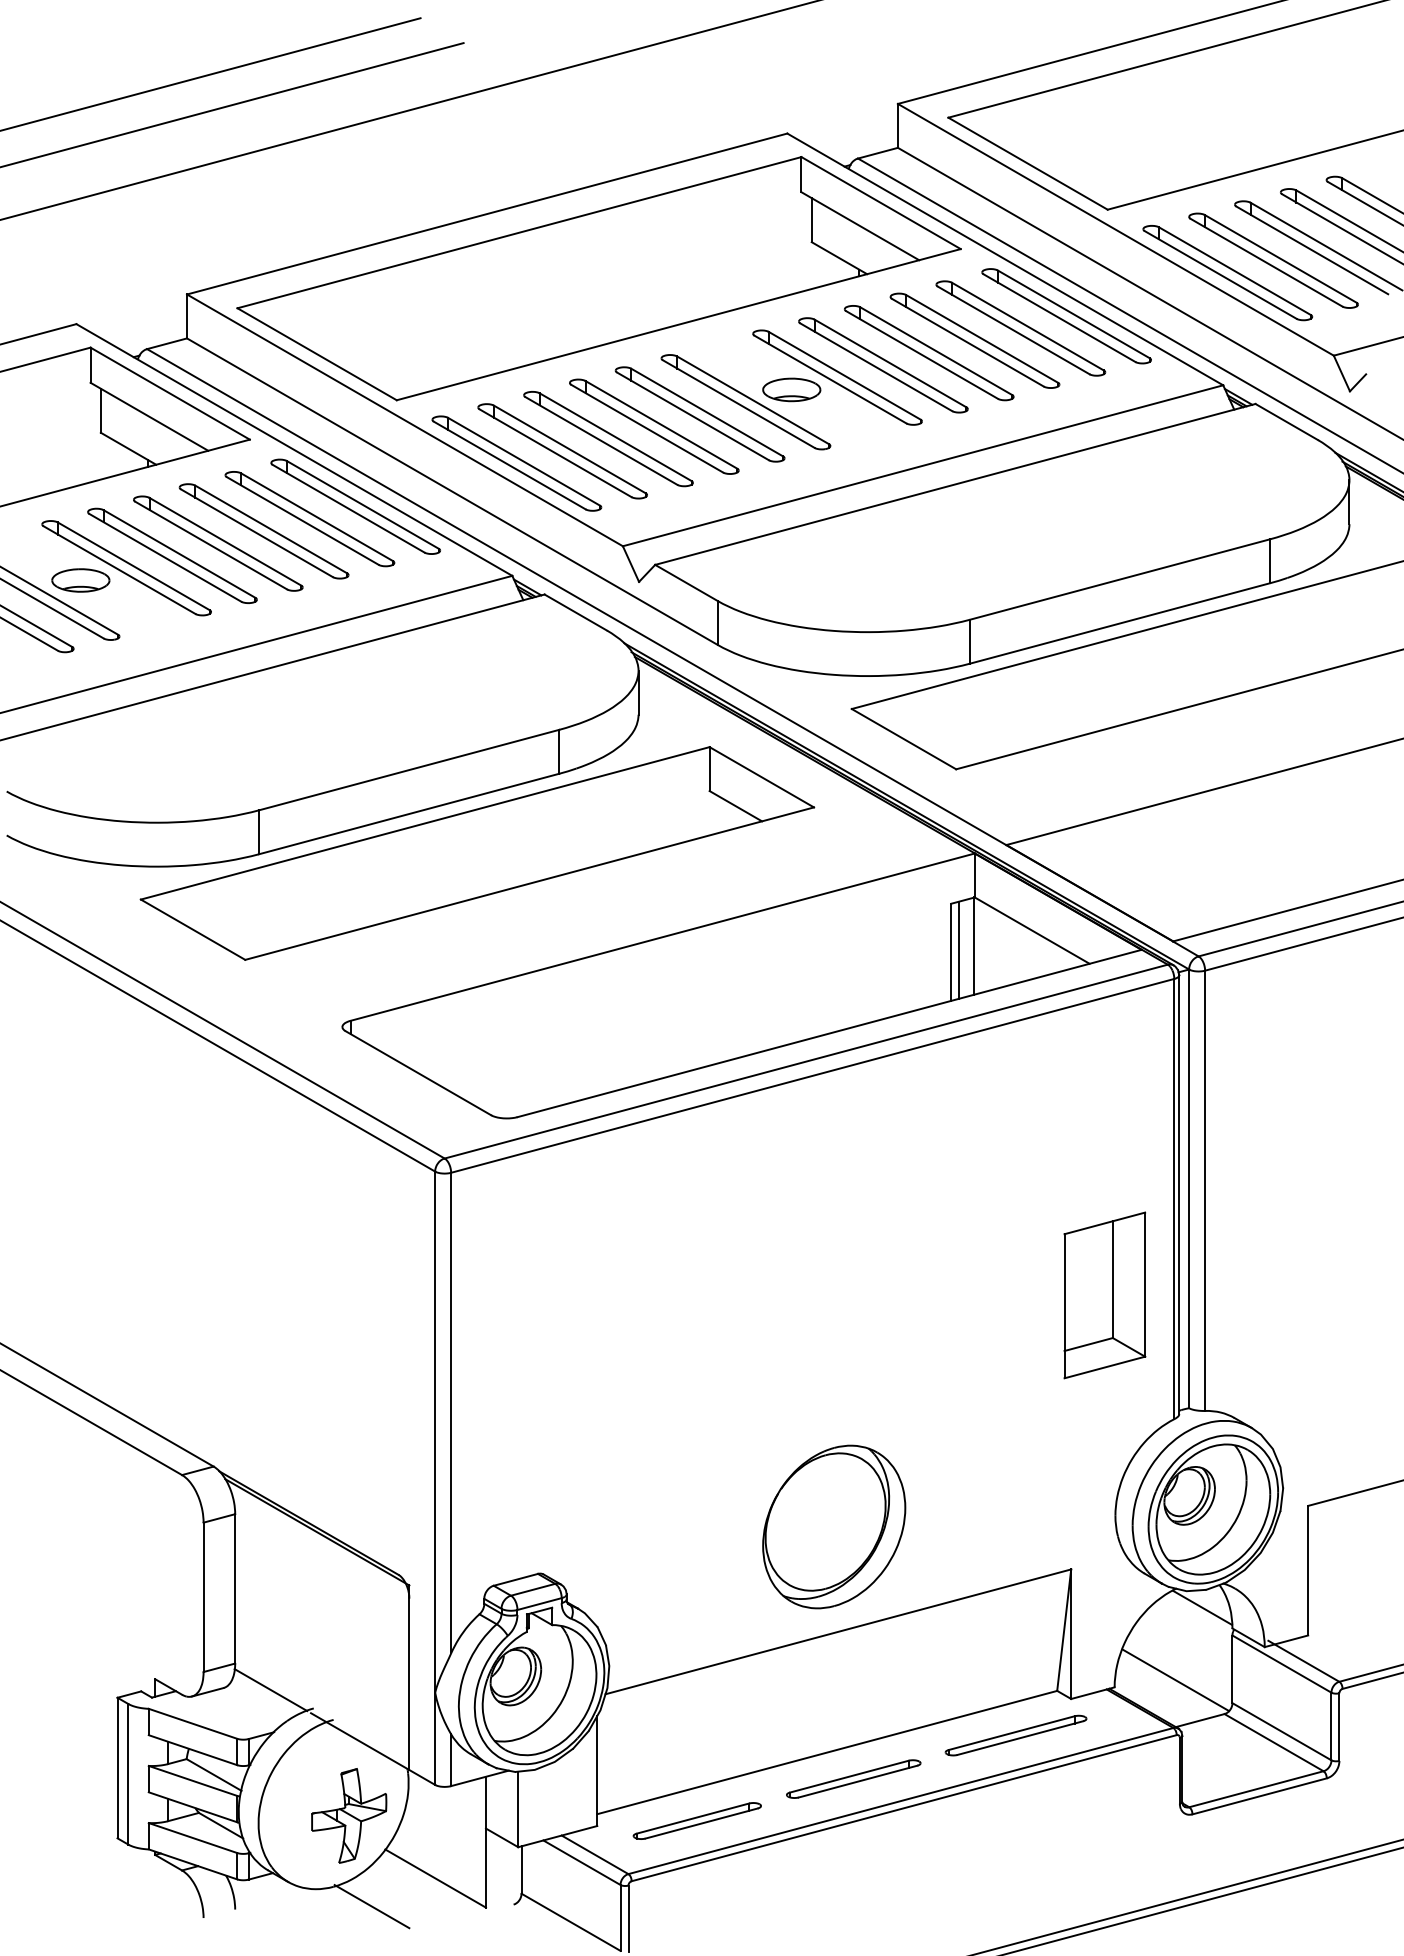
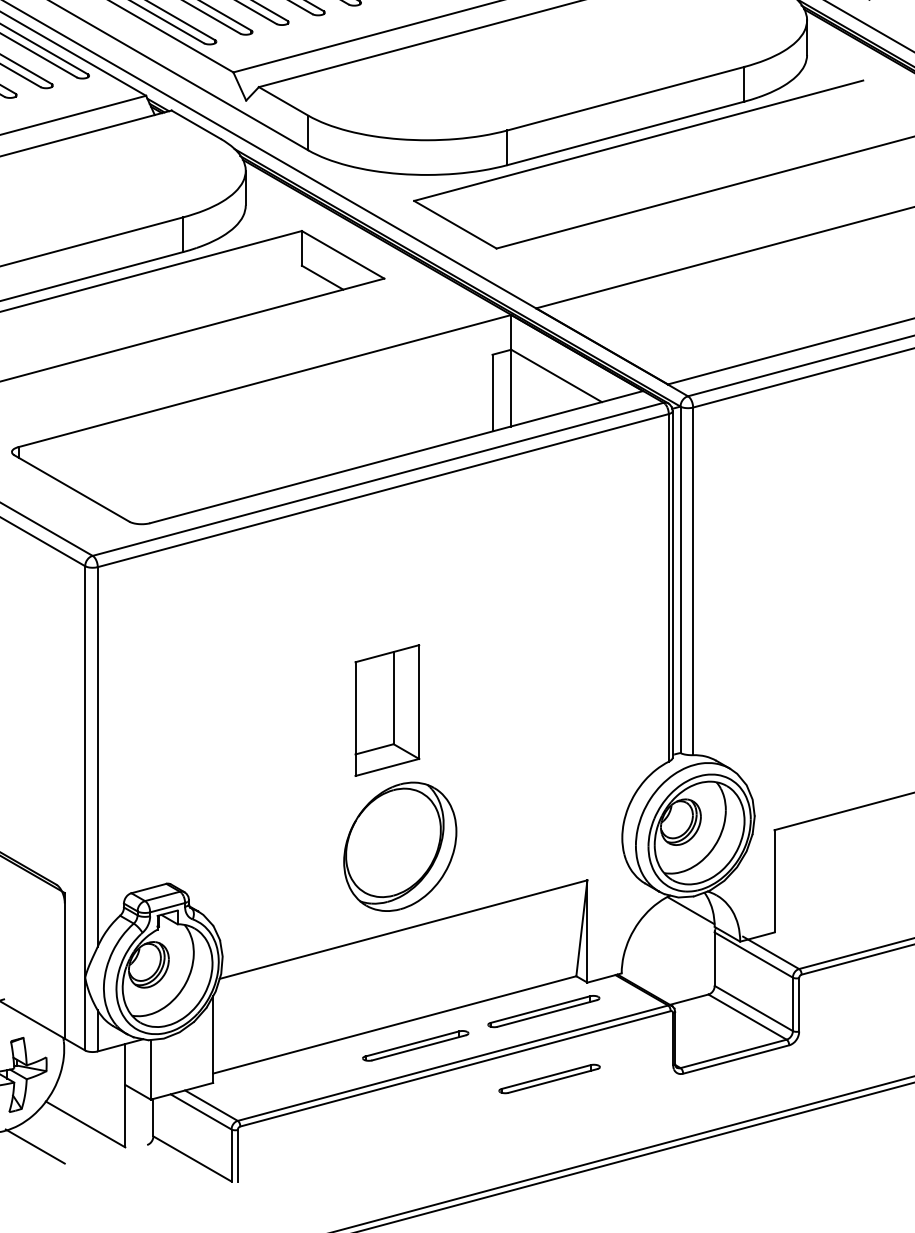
line: (958, 949) -> (498, 390), removed
part: (1104, 1295) -> (387, 710), moved
line: (1175, 1680) -> (669, 968), removed
part: (696, 1820) -> (548, 1078), moved

